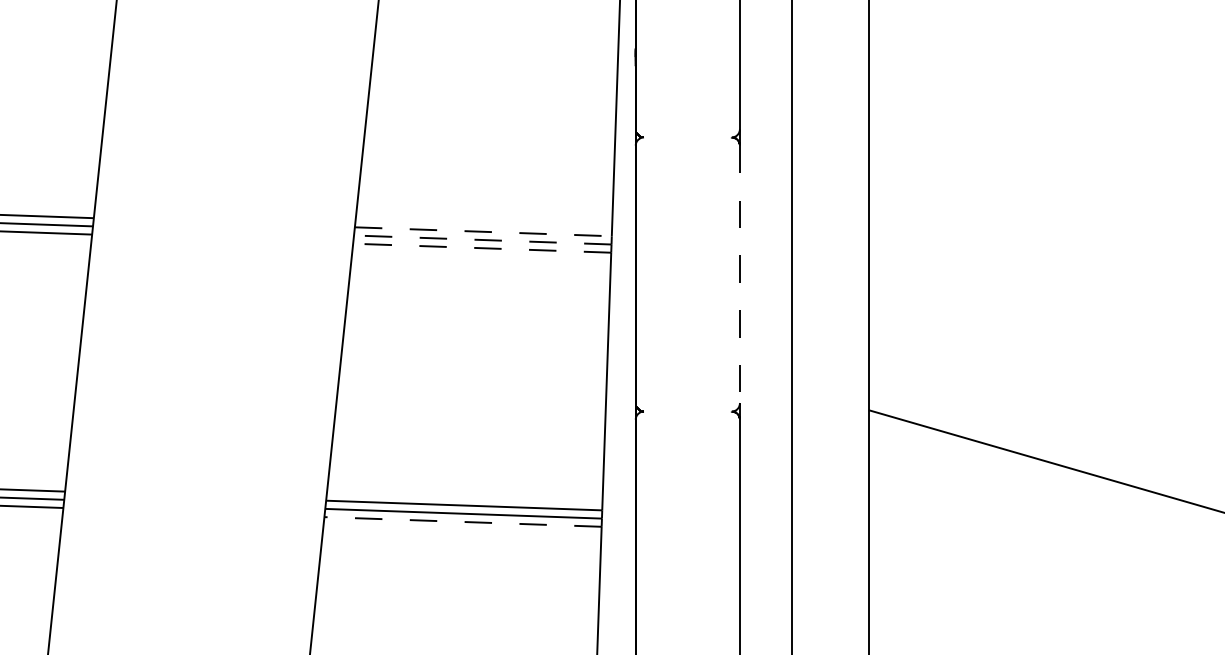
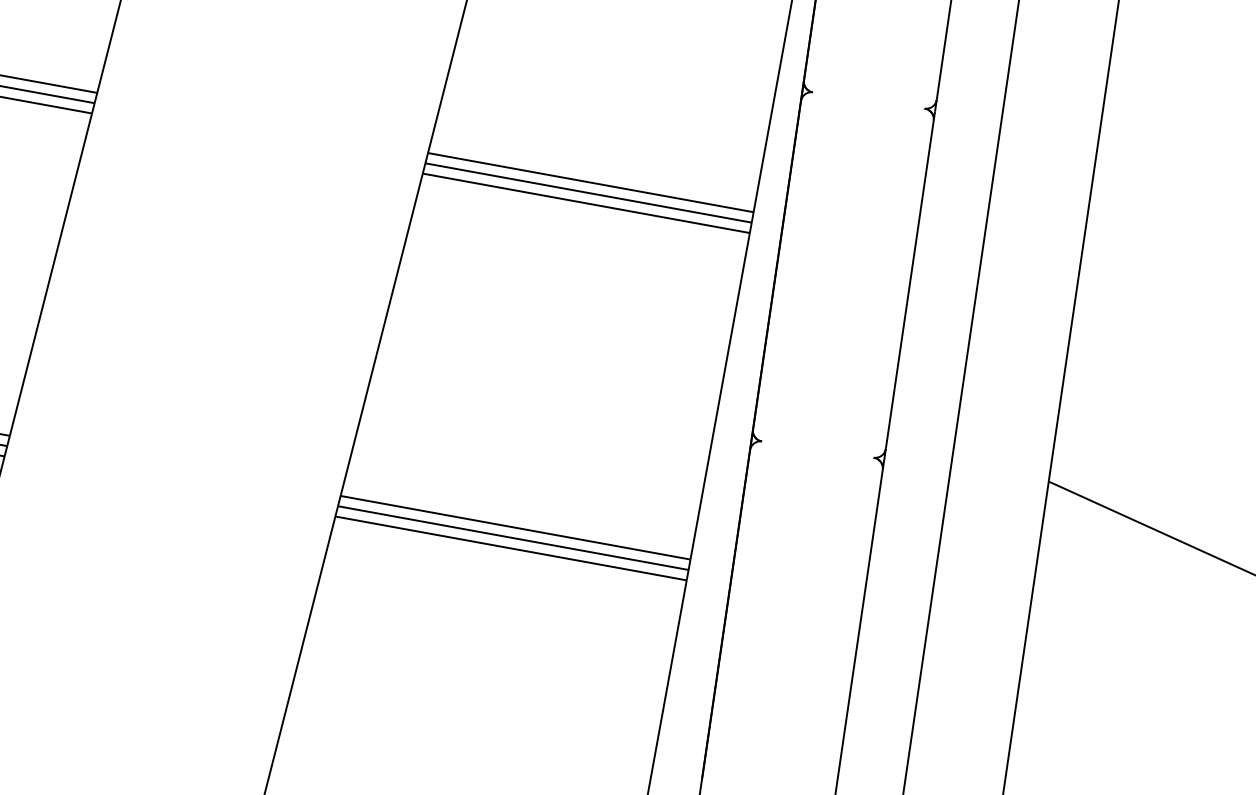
line: (483, 231) -> (591, 182), dashed -> solid
line: (482, 240) -> (588, 193), dashed -> solid
line: (481, 248) -> (585, 203), dashed -> solid
line: (740, 274) -> (910, 284), dashed -> solid
line: (463, 521) -> (511, 547), dashed -> solid

